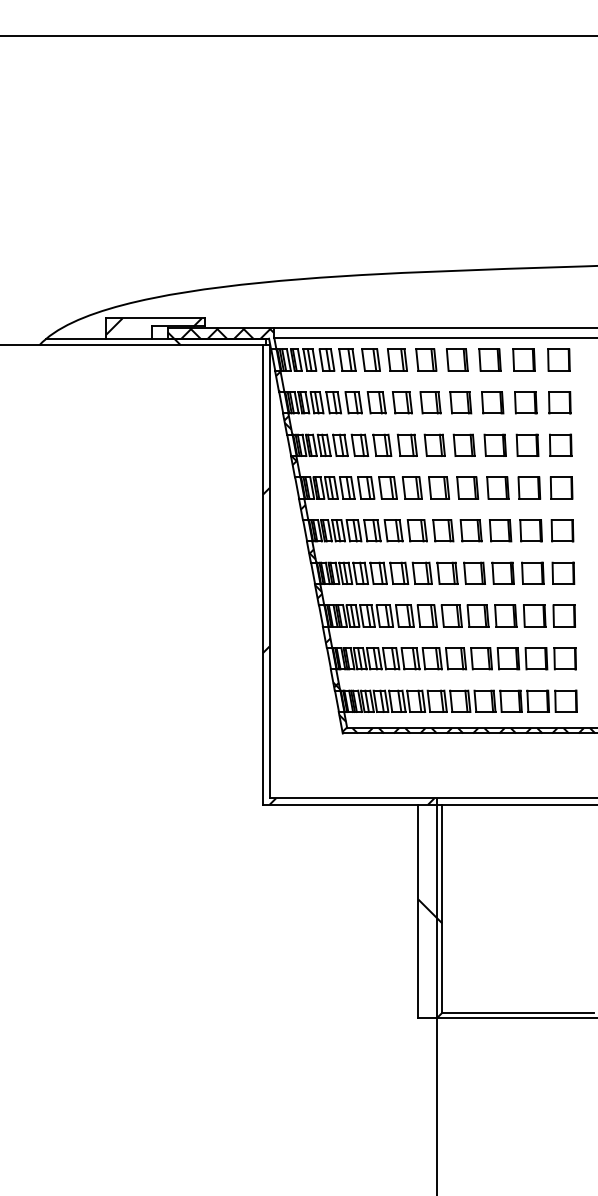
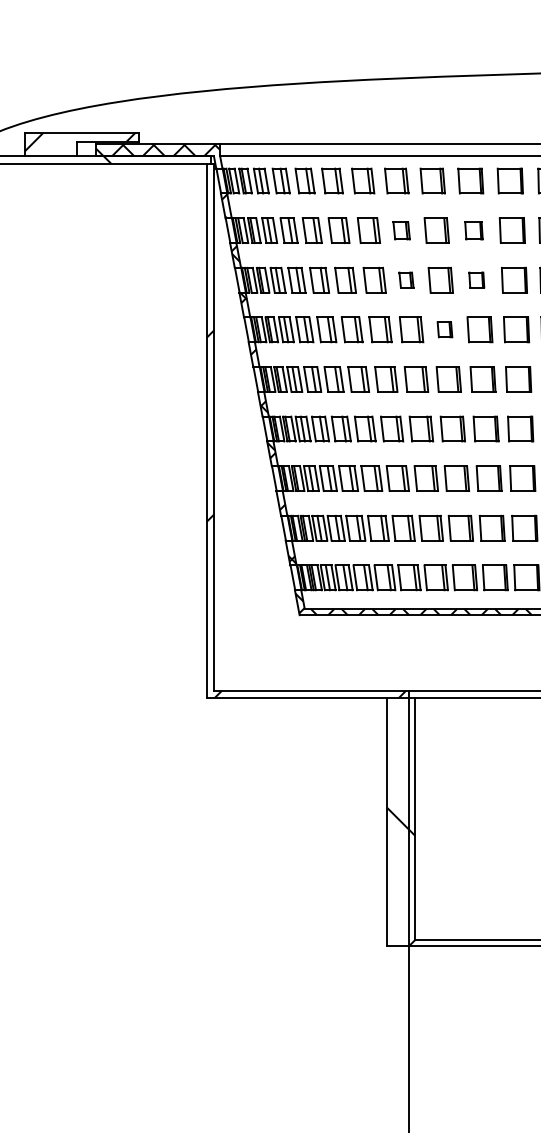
part: (430, 402) -> (401, 230), size x0.7
part: (492, 402) -> (473, 230), size x0.7
part: (434, 444) -> (406, 279), size x0.6
part: (494, 444) -> (476, 279), size x0.6
part: (467, 487) -> (444, 329), size x0.6

